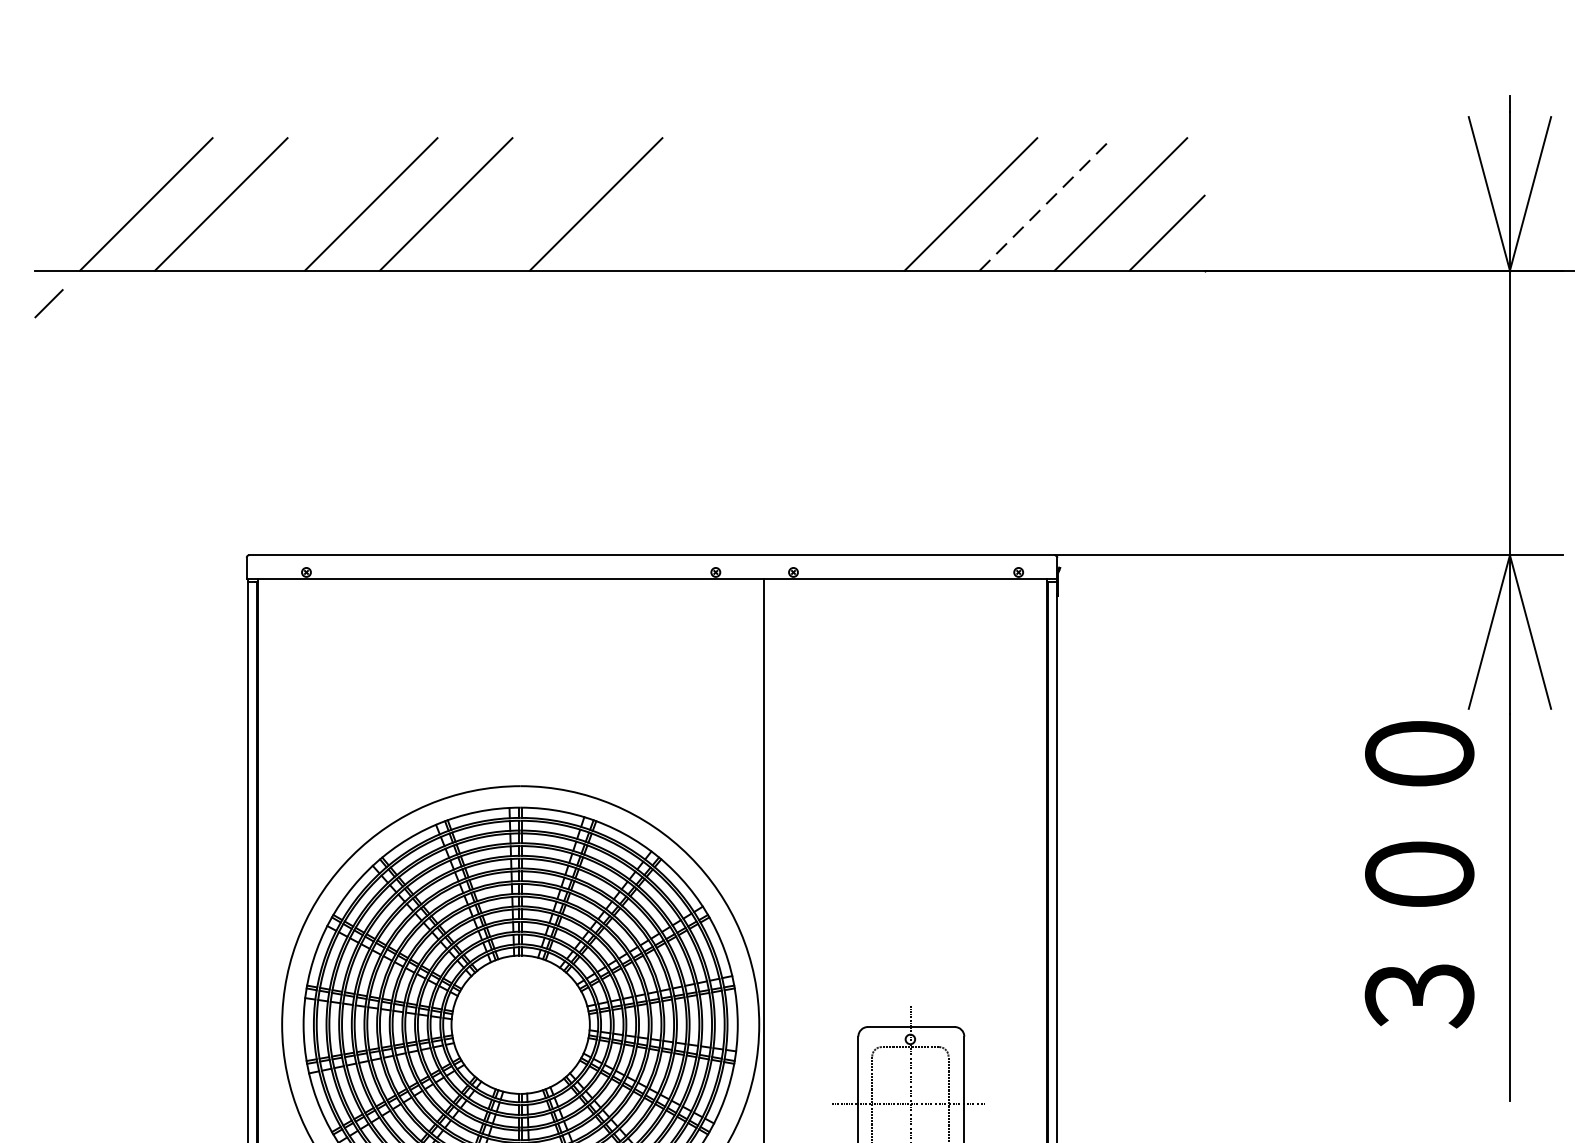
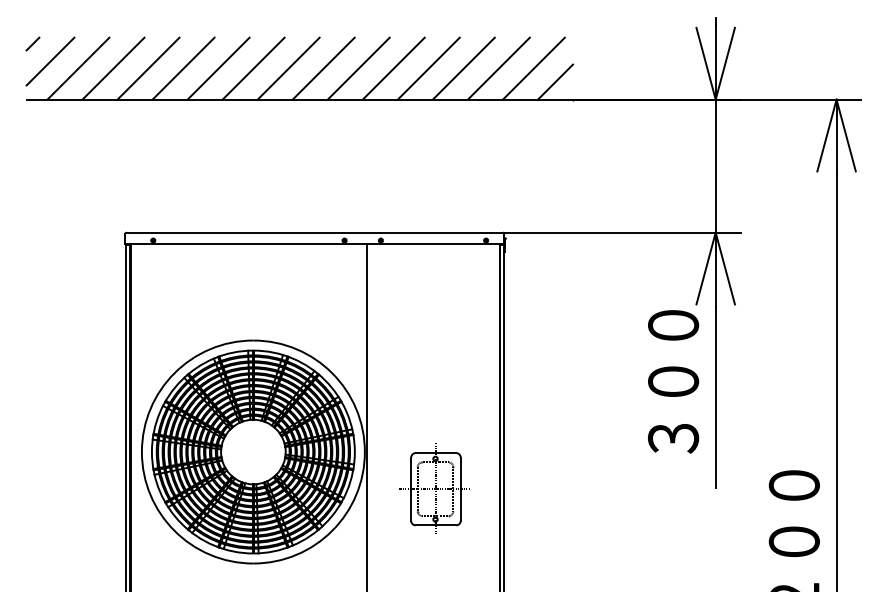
line: (86, 189) -> (50, 61), added
line: (296, 204) -> (148, 68), added
line: (520, 204) -> (253, 68), added
line: (670, 204) -> (323, 68), added
line: (745, 204) -> (358, 68), added
line: (820, 204) -> (393, 68), added
line: (895, 204) -> (428, 68), added
line: (1045, 204) -> (498, 68), dashed -> solid
line: (48, 302) -> (32, 43), moved

